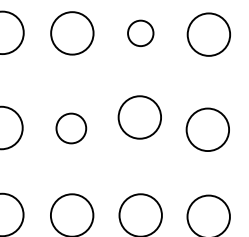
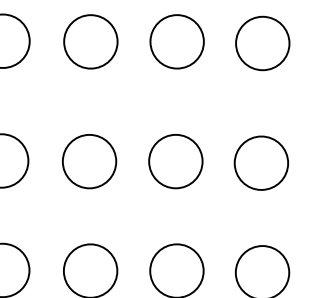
part: (140, 33) -> (176, 42), size x1.67
part: (139, 117) -> (175, 161), moved
part: (71, 128) -> (89, 161), size x1.43

